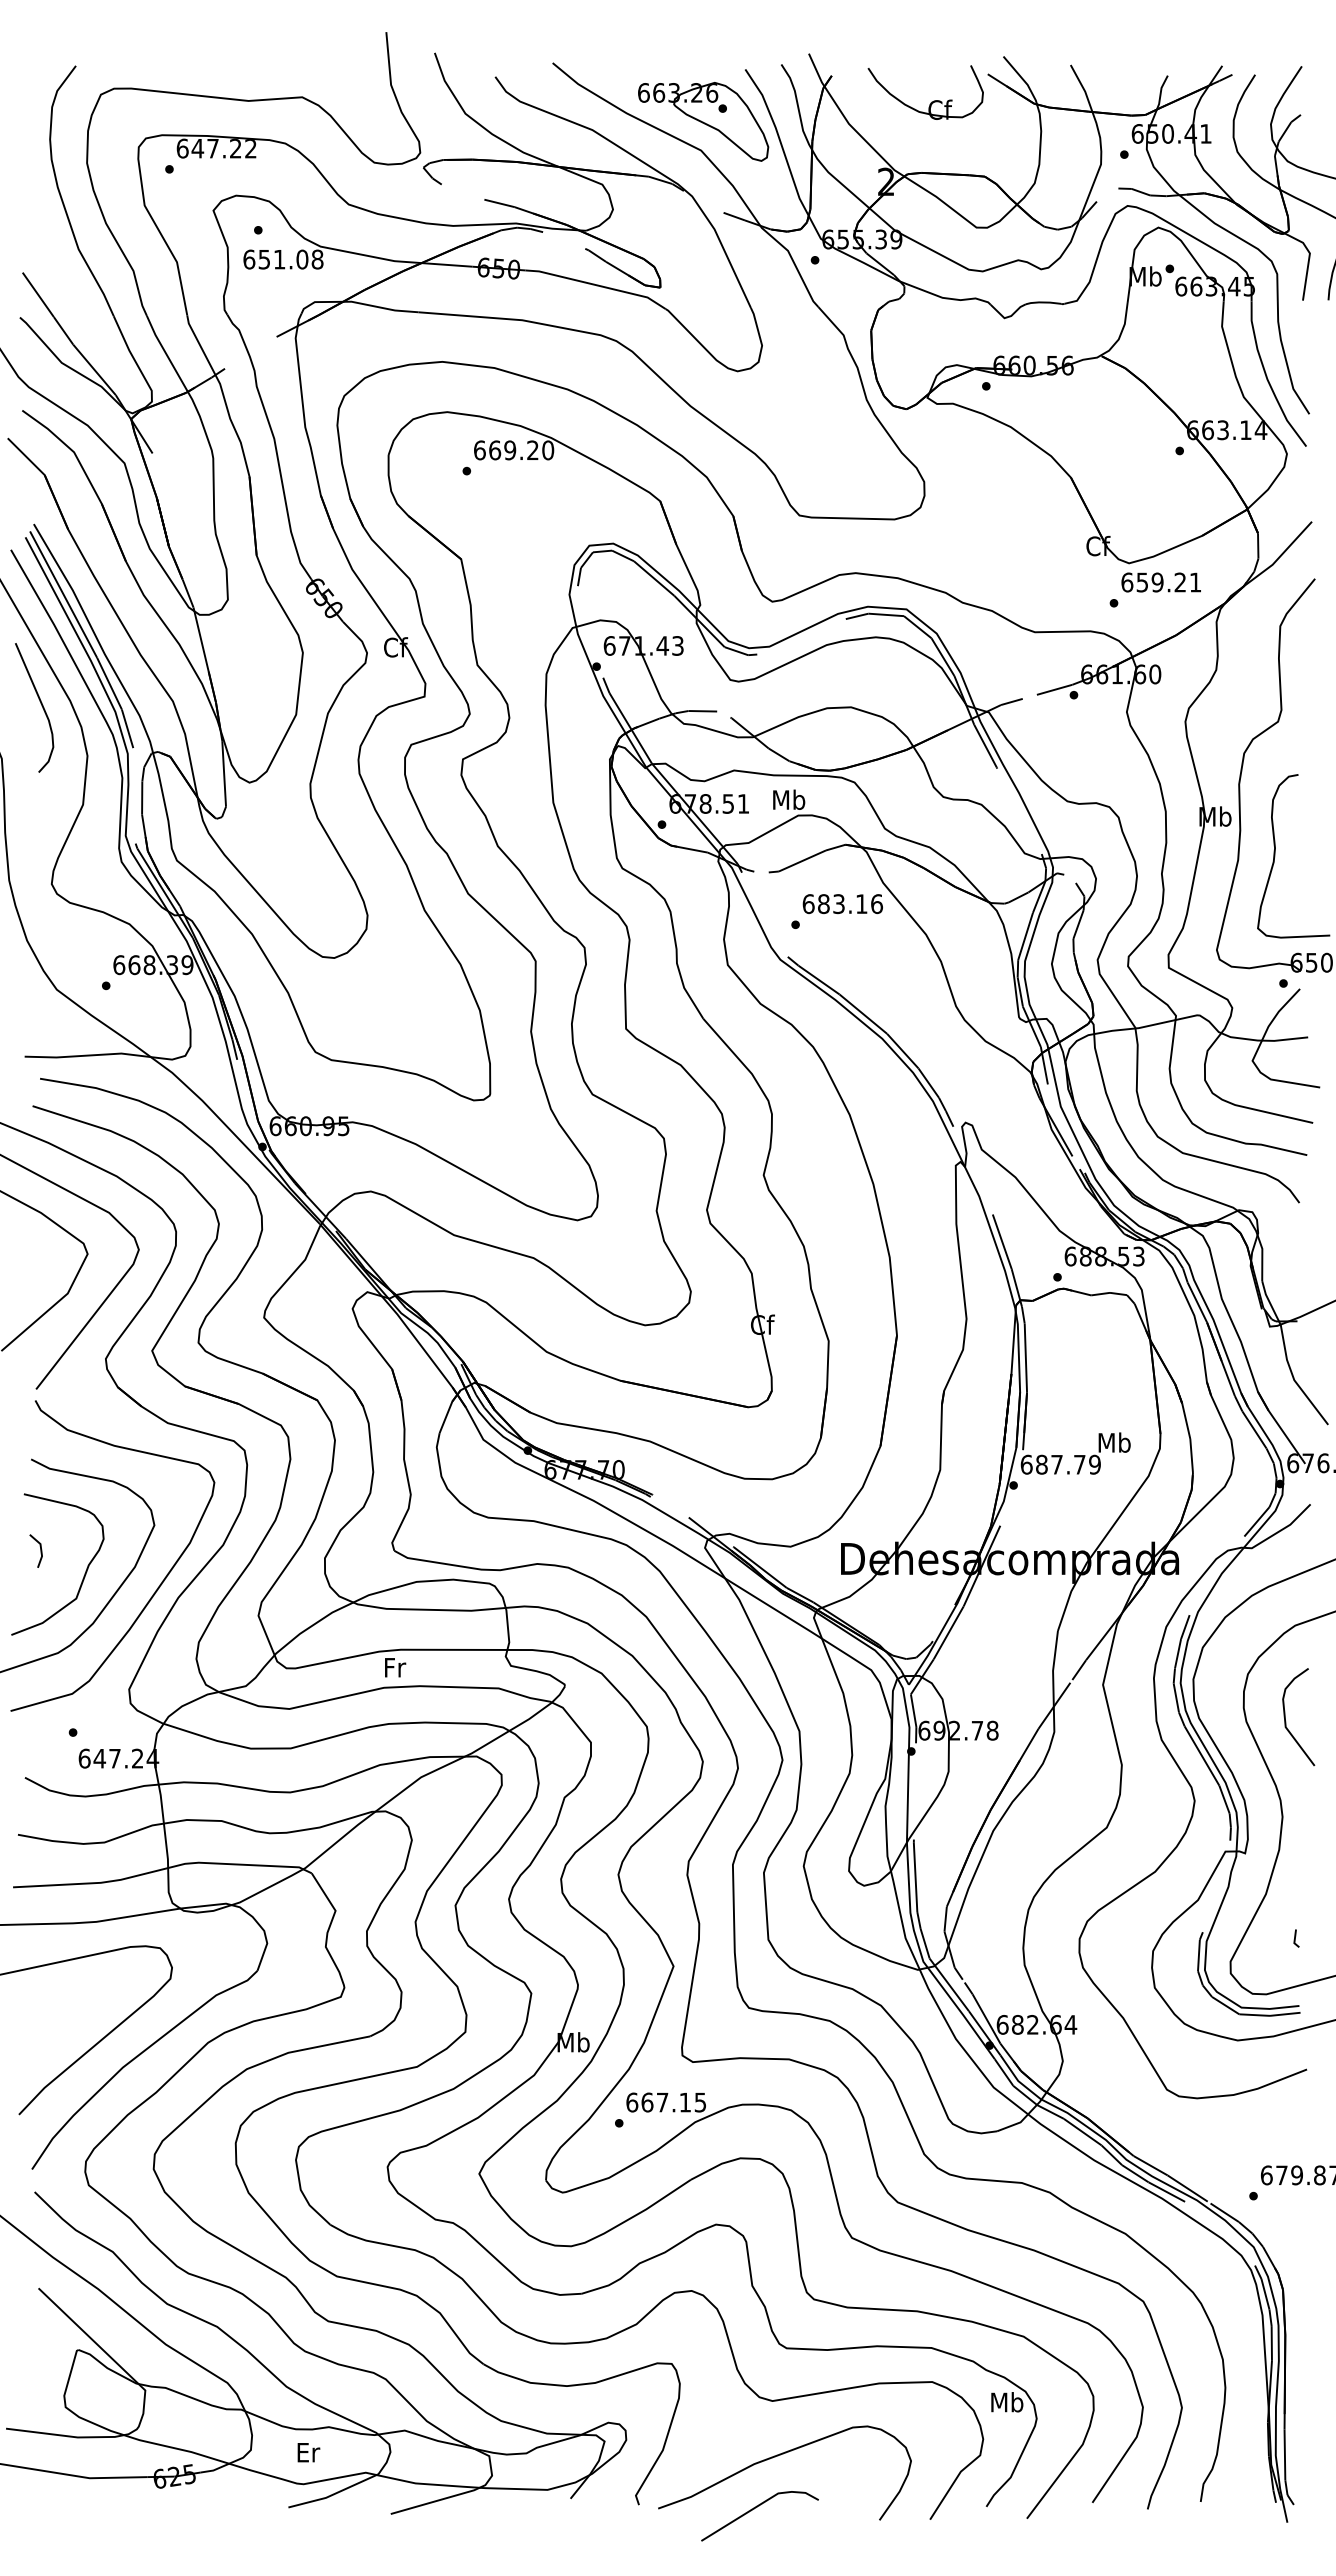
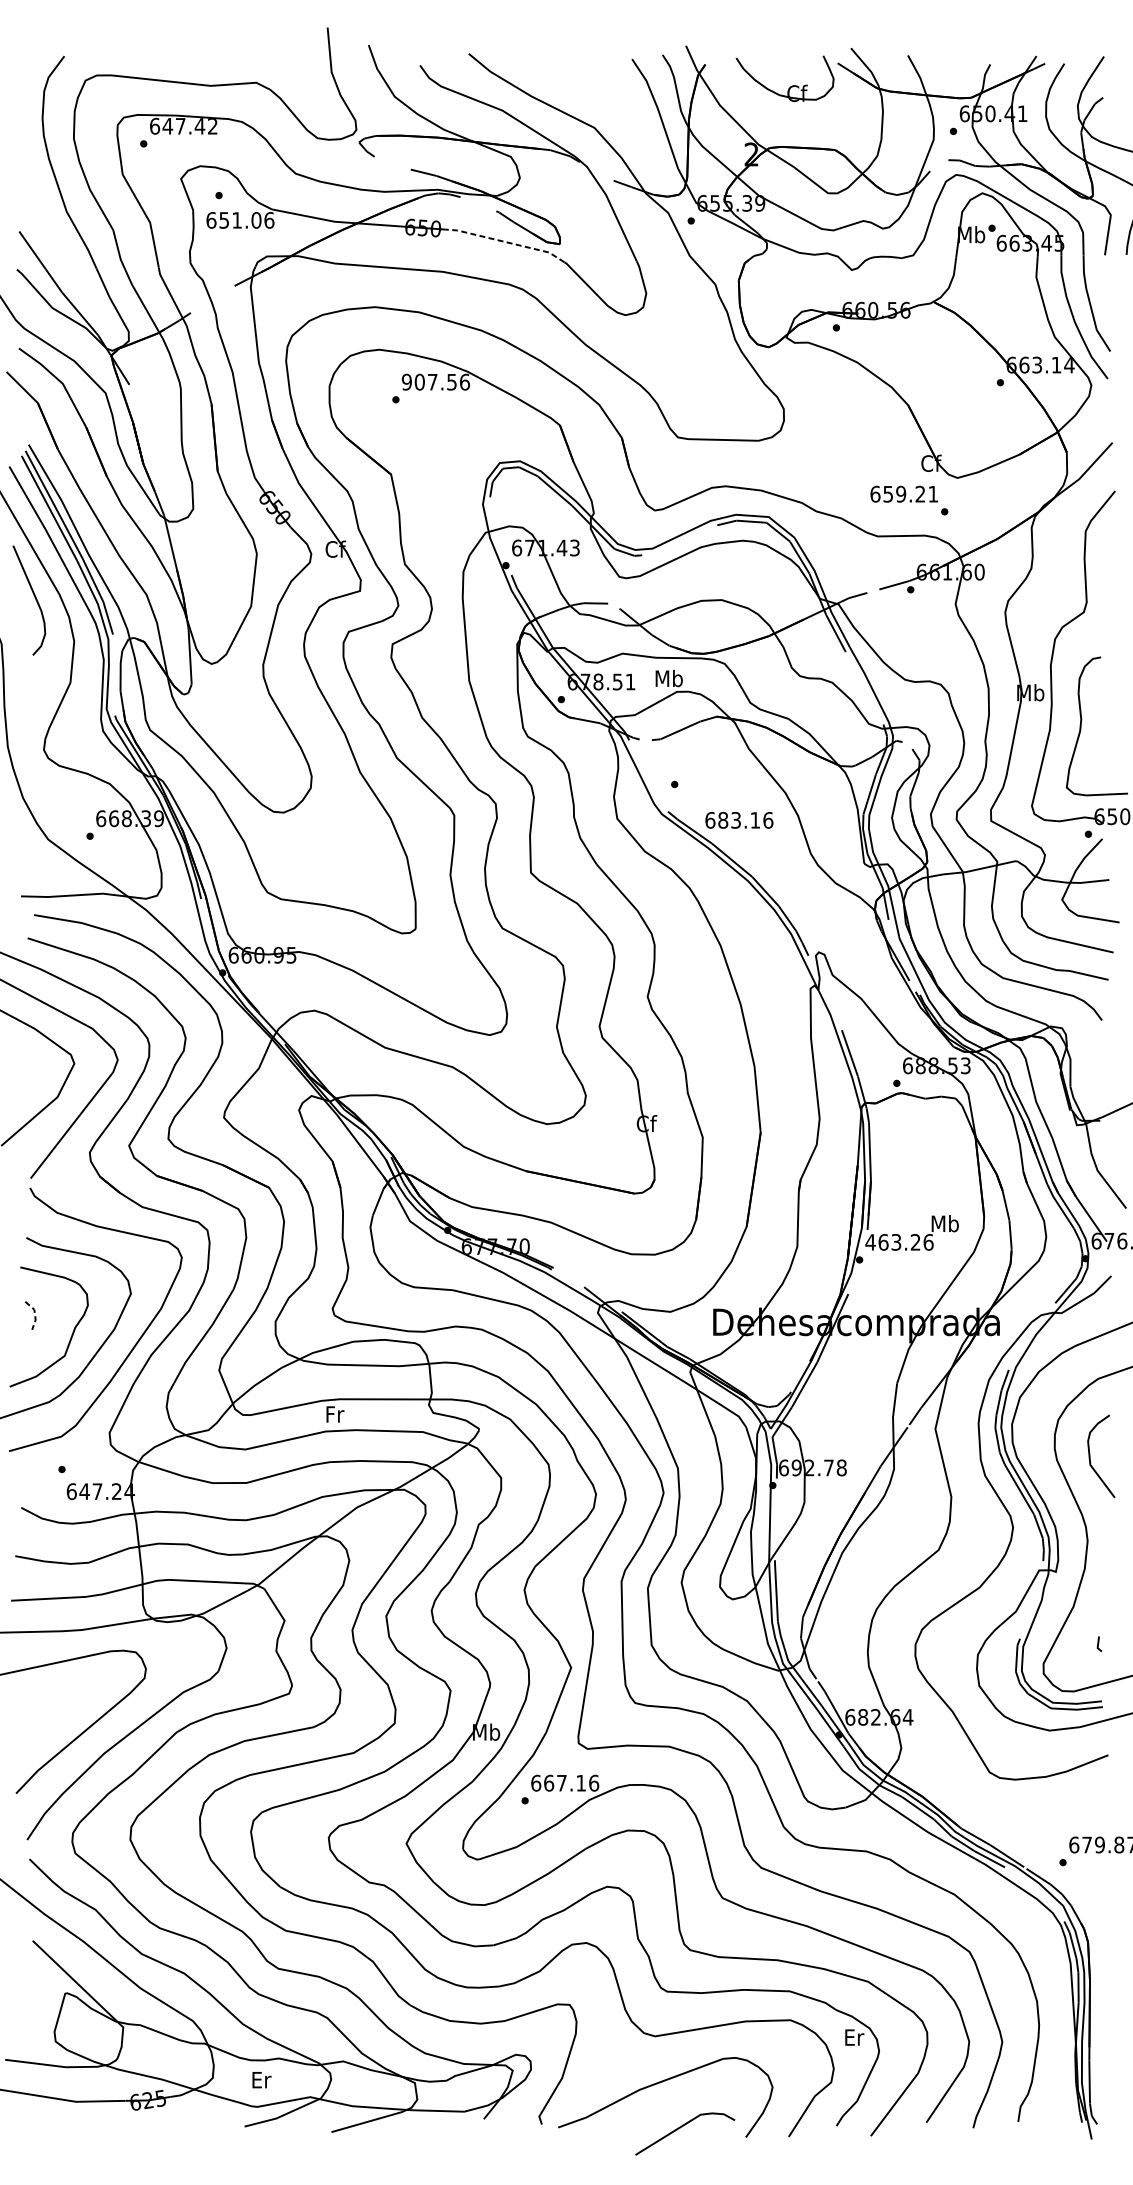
part: (703, 121) -> (596, 103), removed
text: (235, 148) -> (199, 126), 647.22 -> 647.42
text: (317, 259) -> (269, 220), 651.08 -> 651.06
line: (597, 285) -> (506, 242), solid -> dashed
text: (513, 450) -> (435, 382), 669.20 -> 907.56
text: (1160, 582) -> (903, 494), moved
text: (842, 904) -> (739, 820), moved
text: (1060, 1464) -> (899, 1242), 687.79 -> 463.26
line: (41, 1549) -> (35, 1314), solid -> dashed
text: (700, 2102) -> (594, 1783), 667.15 -> 667.16
text: (1007, 2402) -> (854, 2037), Mb -> Er
line: (754, 2509) -> (680, 2128), moved

